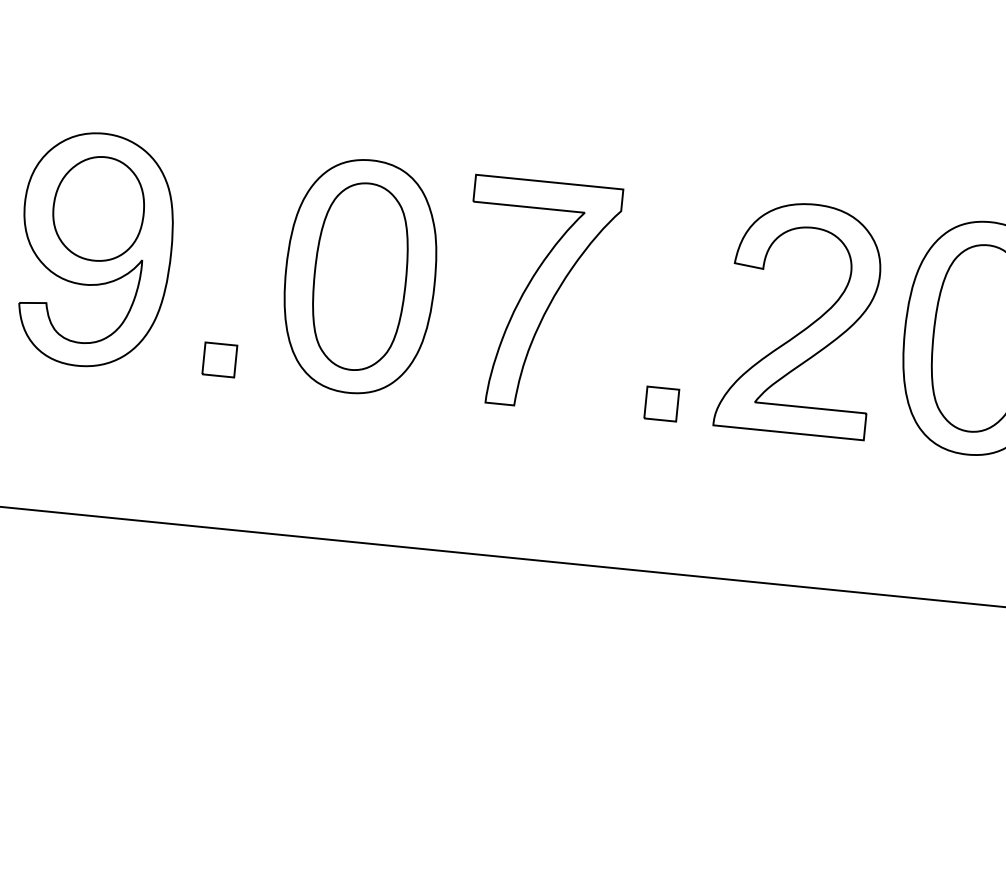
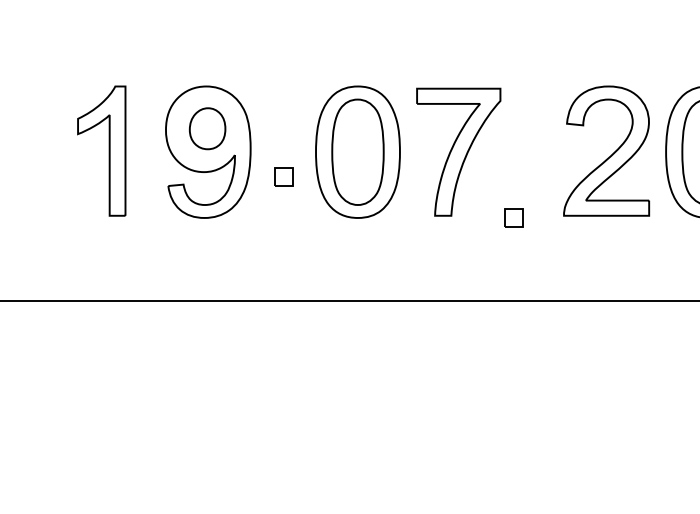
part: (98, 208) -> (207, 128), size x0.7
part: (219, 359) -> (283, 176), moved
part: (661, 403) -> (513, 217), moved

